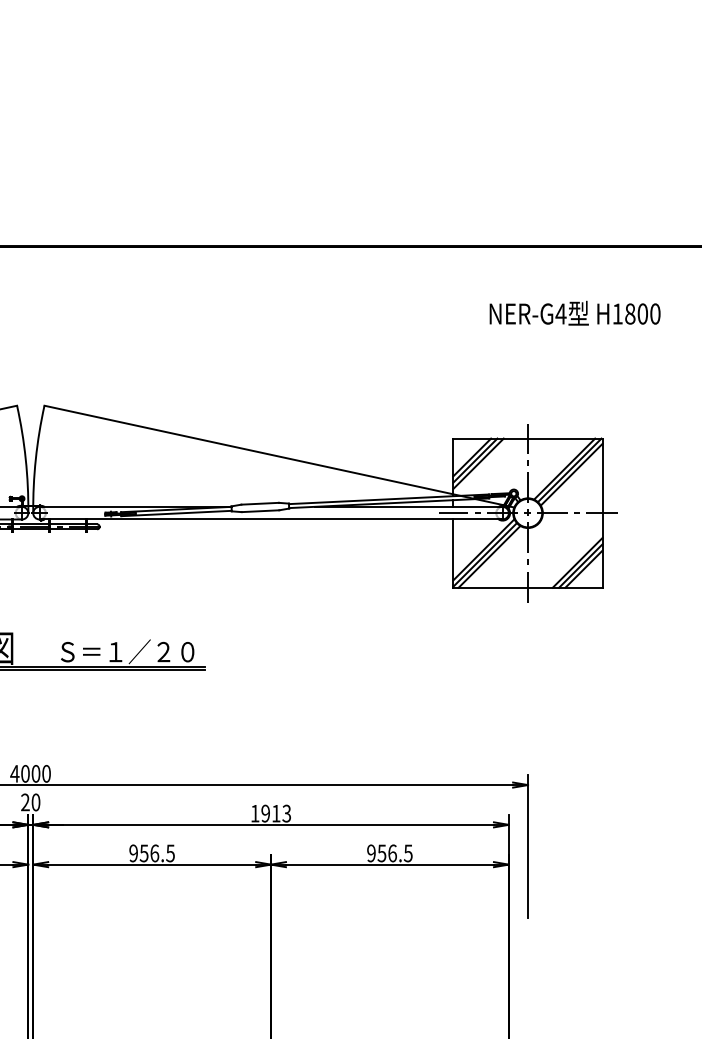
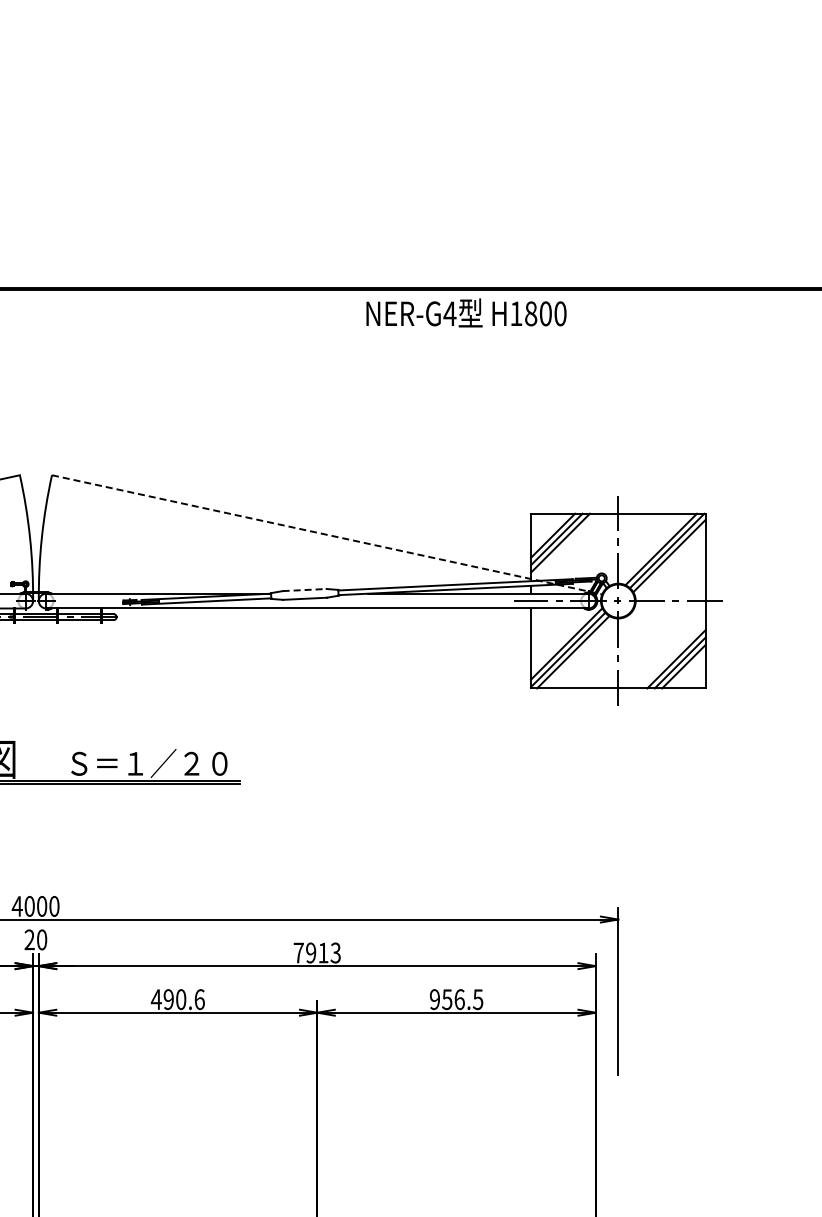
text: (575, 312) -> (466, 312), moved
line: (279, 456) -> (327, 534), solid -> dashed
line: (260, 504) -> (305, 590), solid -> dashed
text: (254, 813) -> (298, 952), 1913 -> 7913
text: (151, 853) -> (177, 999), 956.5 -> 490.6

